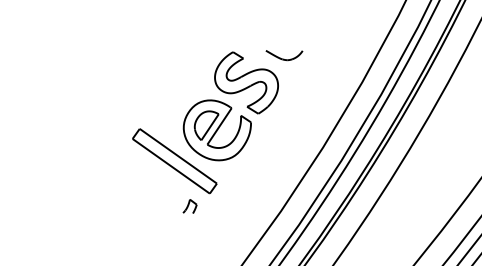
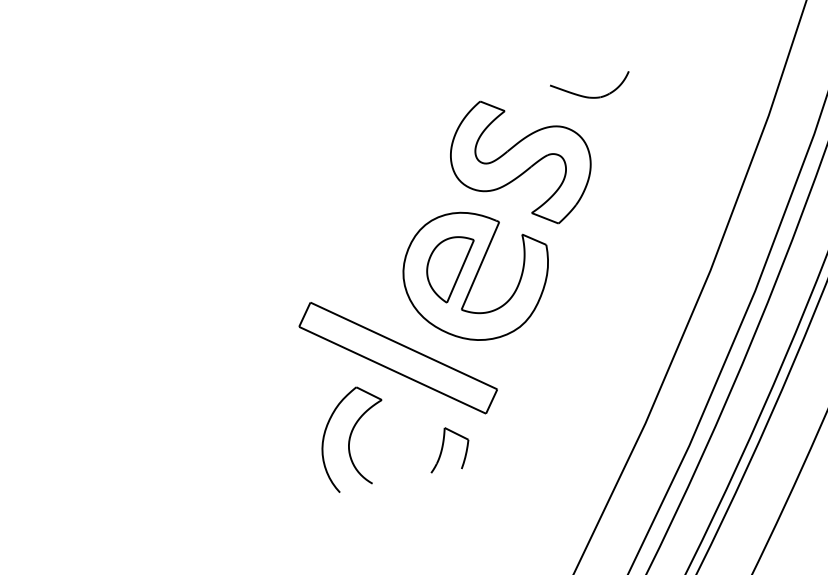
part: (147, 193) -> (352, 437), added
part: (189, 206) -> (447, 449), size x1.43

